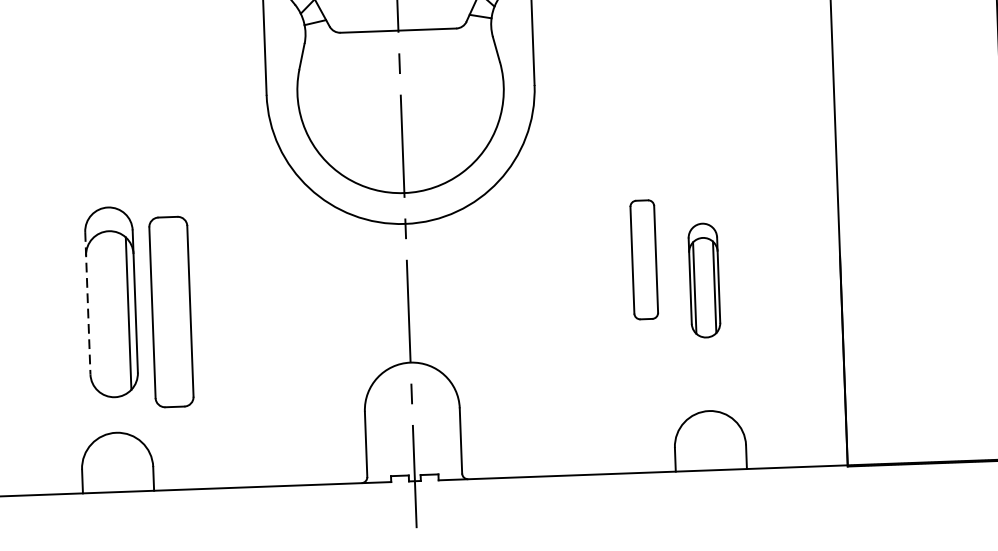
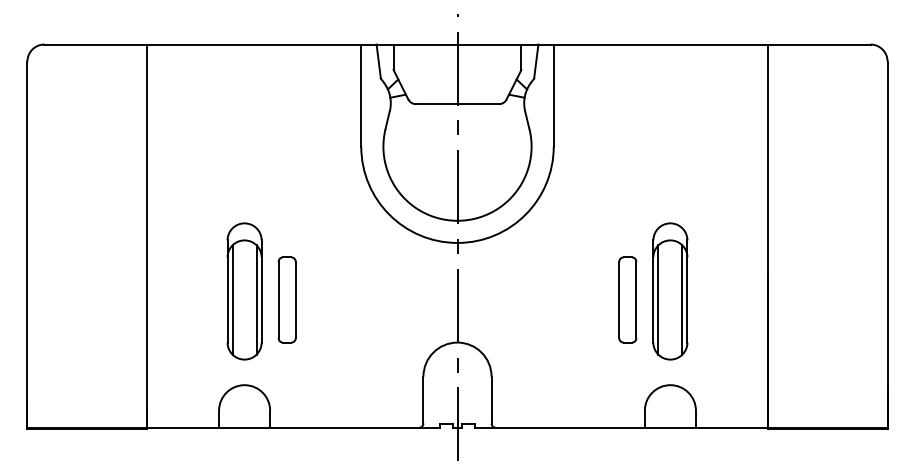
part: (643, 259) -> (627, 299), moved
part: (704, 280) -> (670, 291), size x1.67
line: (87, 304) -> (227, 292), dashed -> solid
part: (170, 311) -> (286, 299), size x0.62
line: (95, 314) -> (232, 299), added

